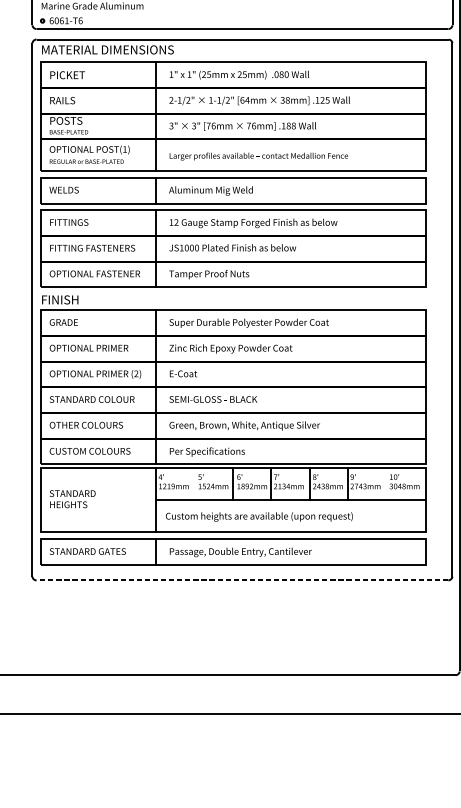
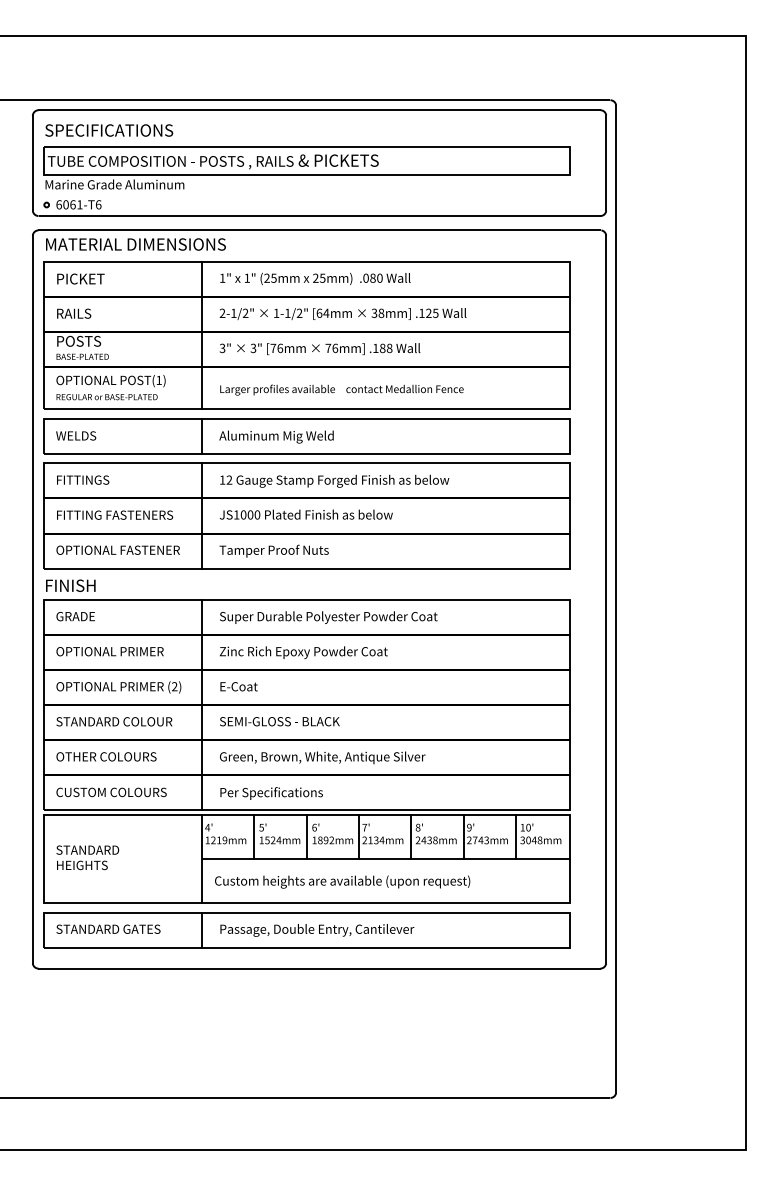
line: (194, 483) -> (254, 836), added
line: (386, 483) -> (515, 836), added
line: (242, 580) -> (319, 968), dashed -> solid

